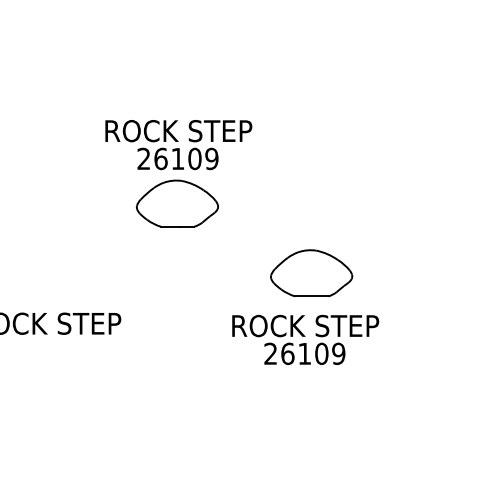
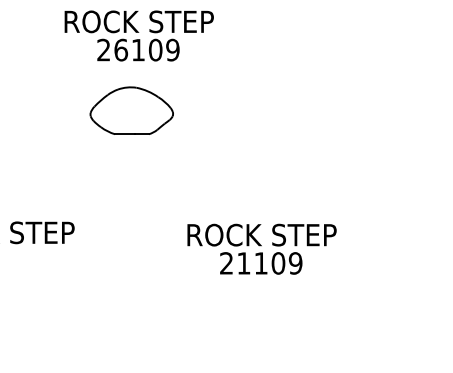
text: (178, 145) -> (138, 36), moved
part: (311, 273) -> (267, 181), removed
text: (287, 353) -> (243, 263), 26109 -> 21109

